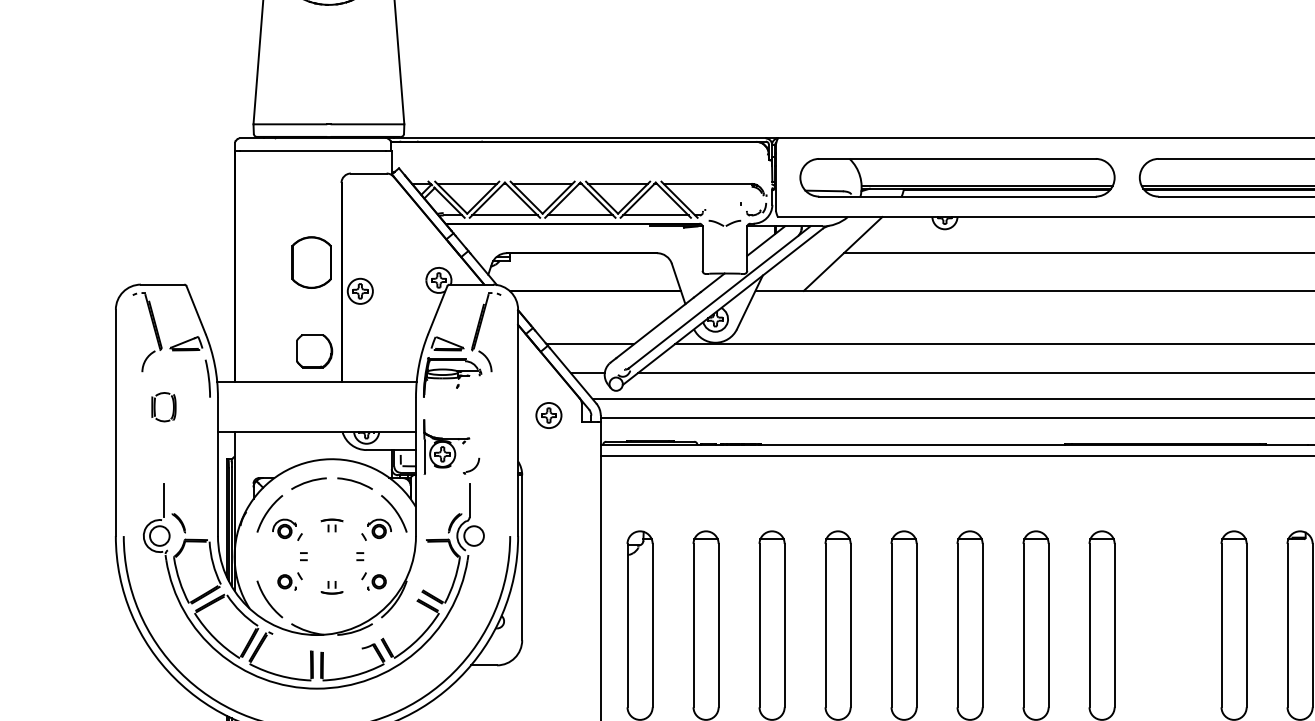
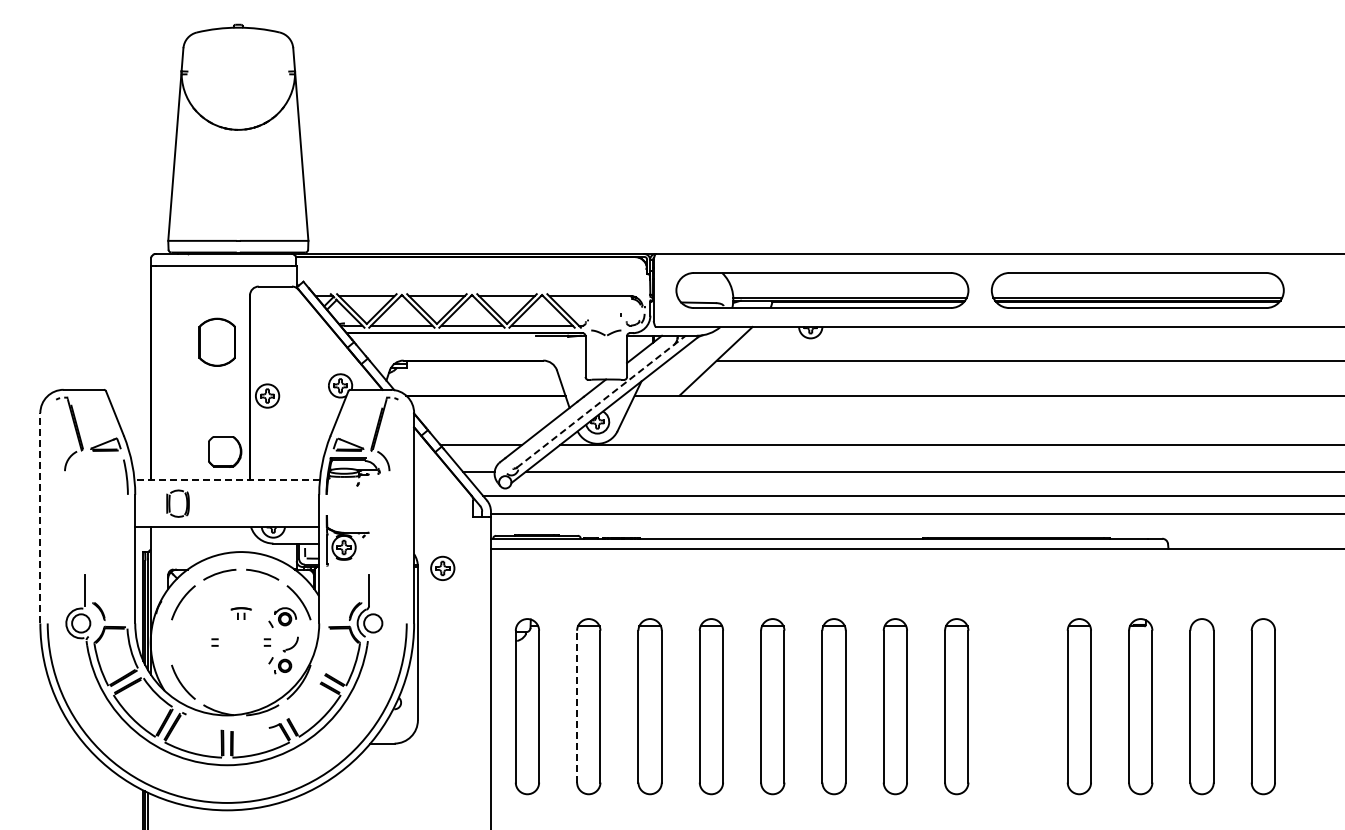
part: (310, 261) -> (216, 341), moved
line: (719, 297) -> (601, 401), solid -> dashed
line: (317, 382) -> (227, 480), solid -> dashed
part: (163, 406) -> (177, 503), moved
part: (548, 414) -> (442, 567), moved
line: (116, 422) -> (40, 517), solid -> dashed
part: (471, 466) -> (290, 644), moved
part: (287, 529) -> (199, 617), removed
part: (290, 581) -> (202, 665), removed
part: (331, 587) -> (240, 671), removed
line: (693, 625) -> (577, 706), solid -> dashed

